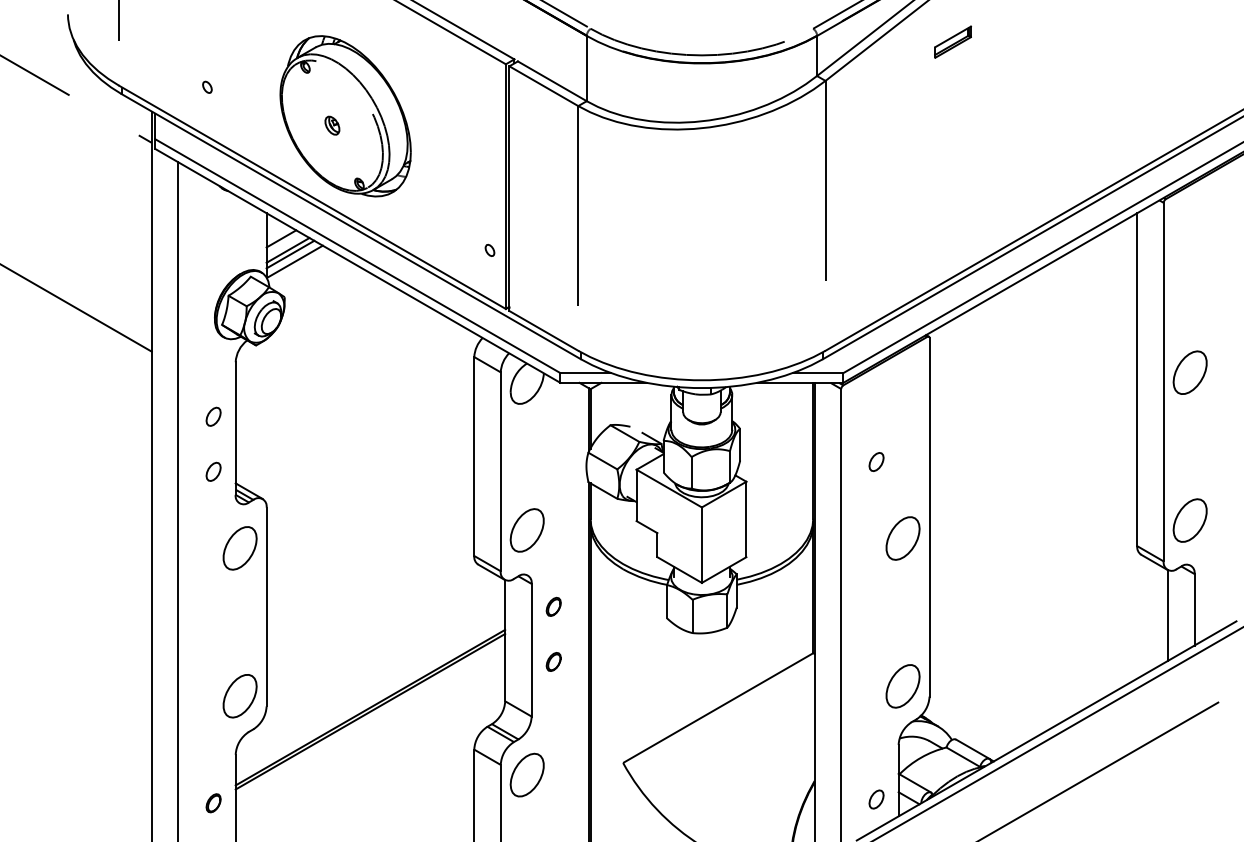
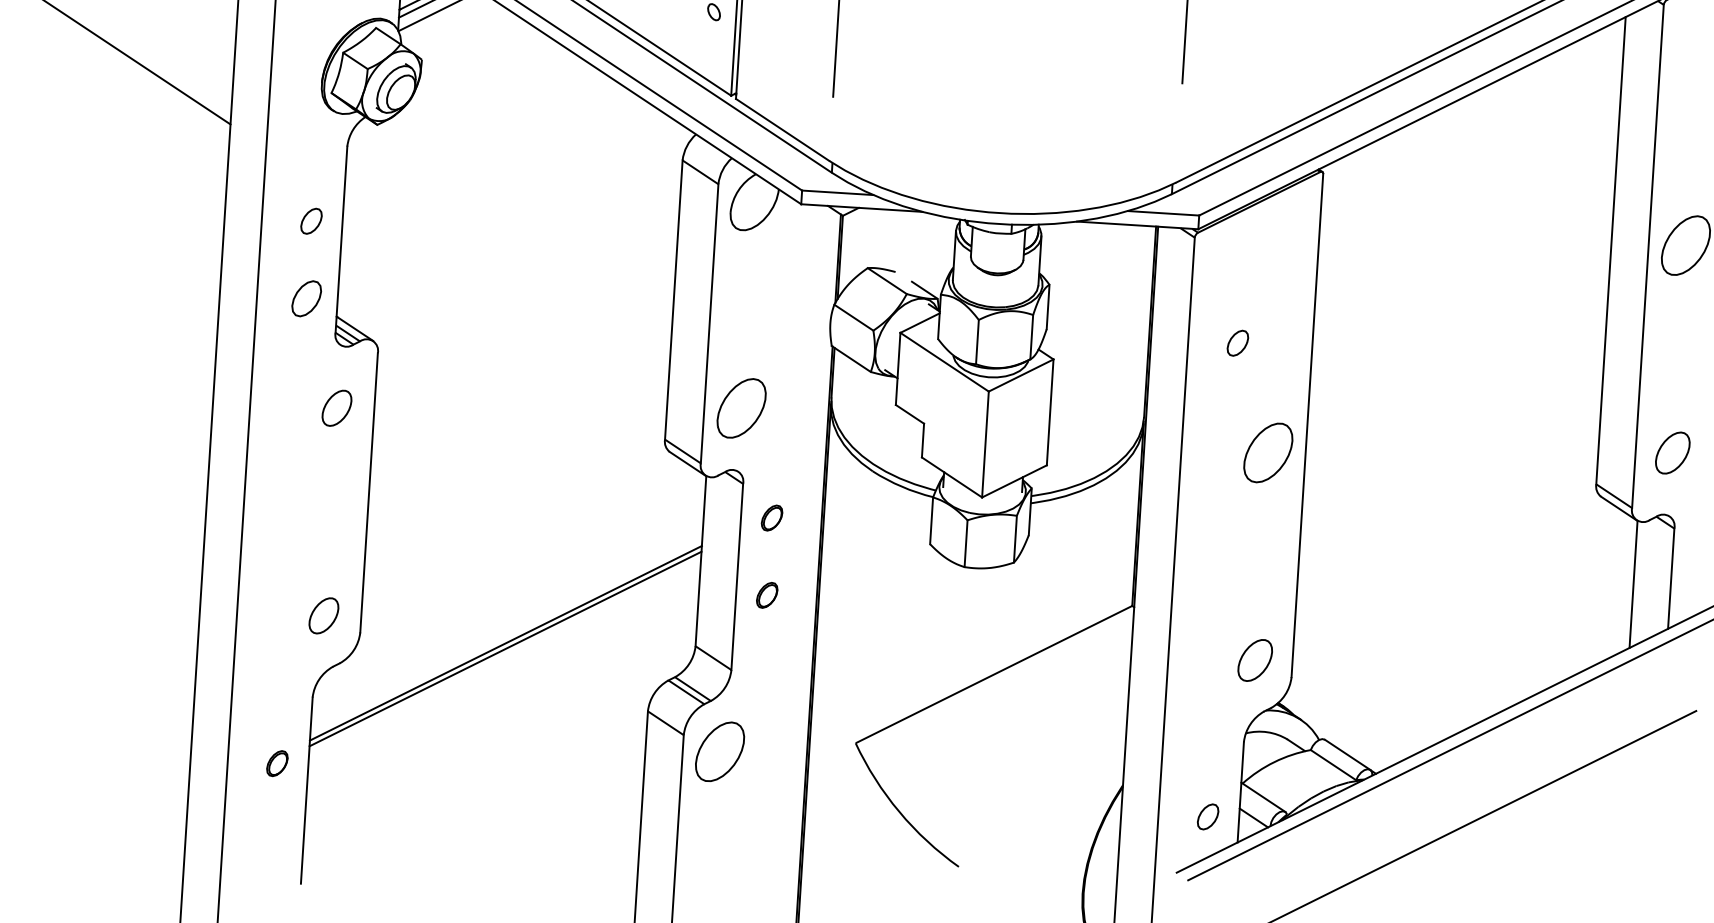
part: (213, 471) -> (306, 298), size x1.4
part: (1189, 520) -> (1671, 452), size x0.7
part: (239, 548) -> (336, 408), size x0.6
part: (902, 686) -> (1254, 660), size x0.7
part: (239, 696) -> (323, 616), size x0.6

